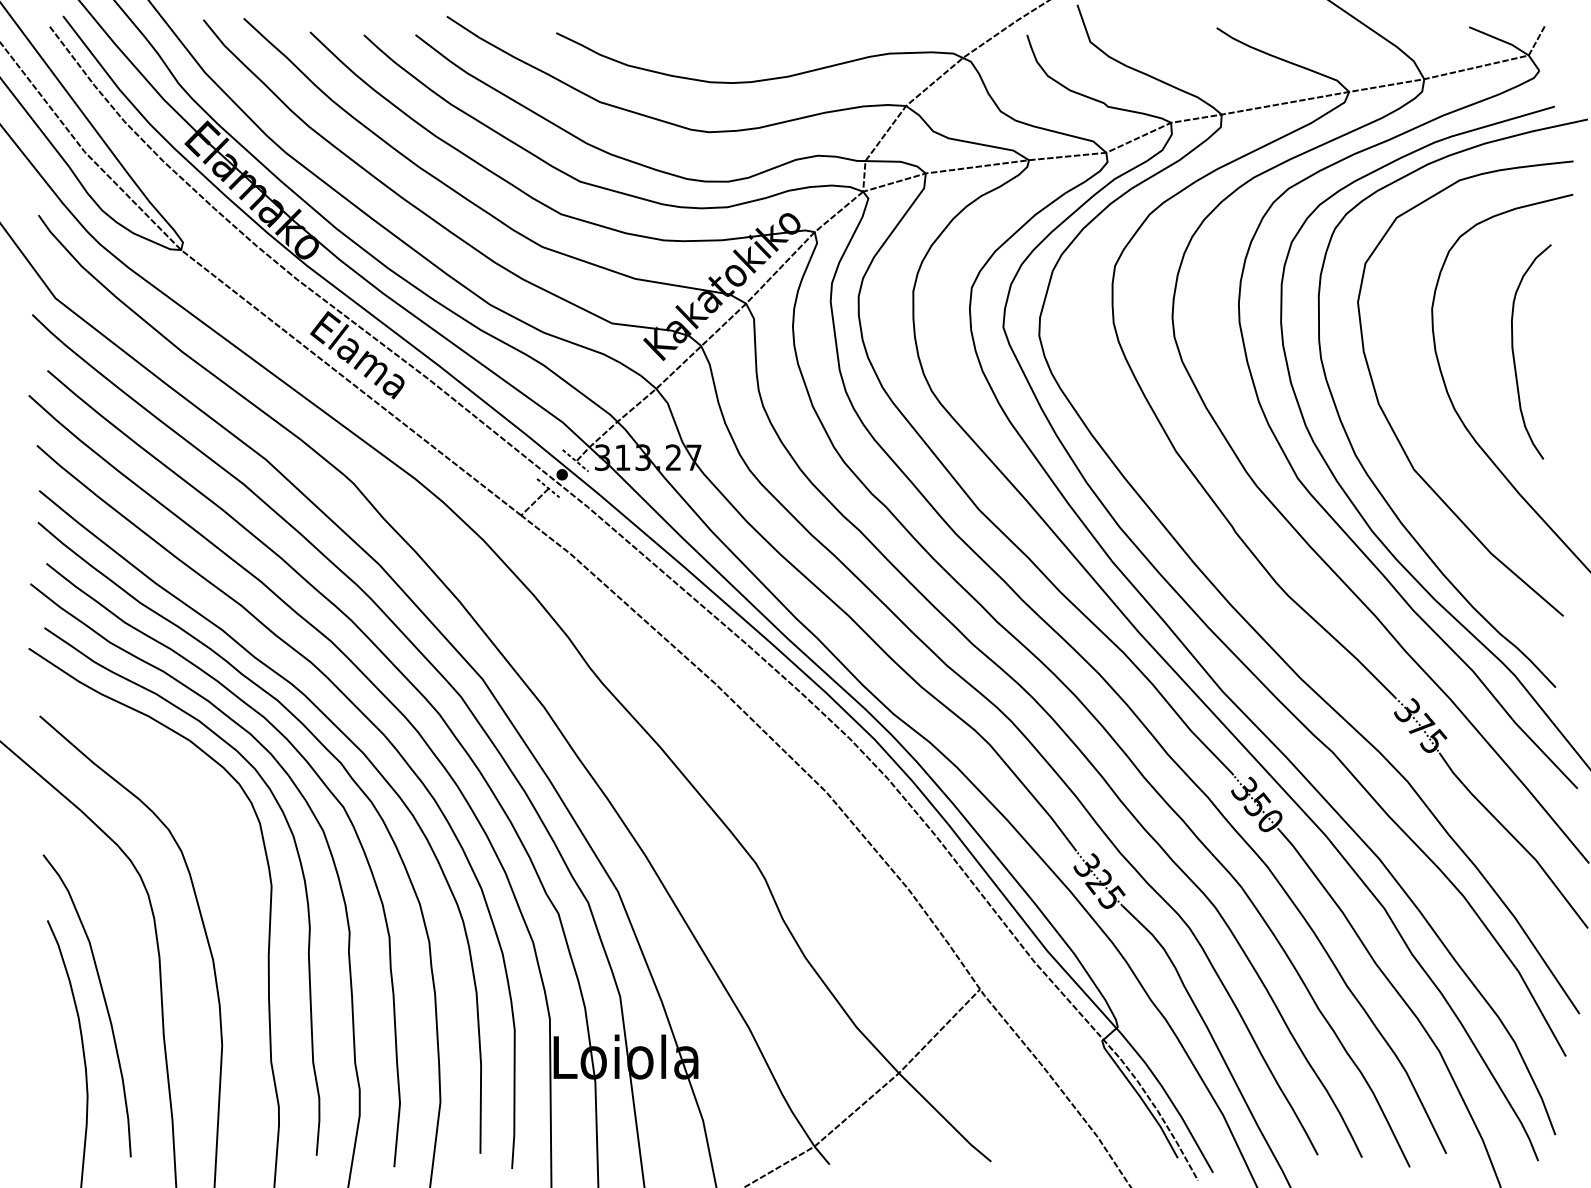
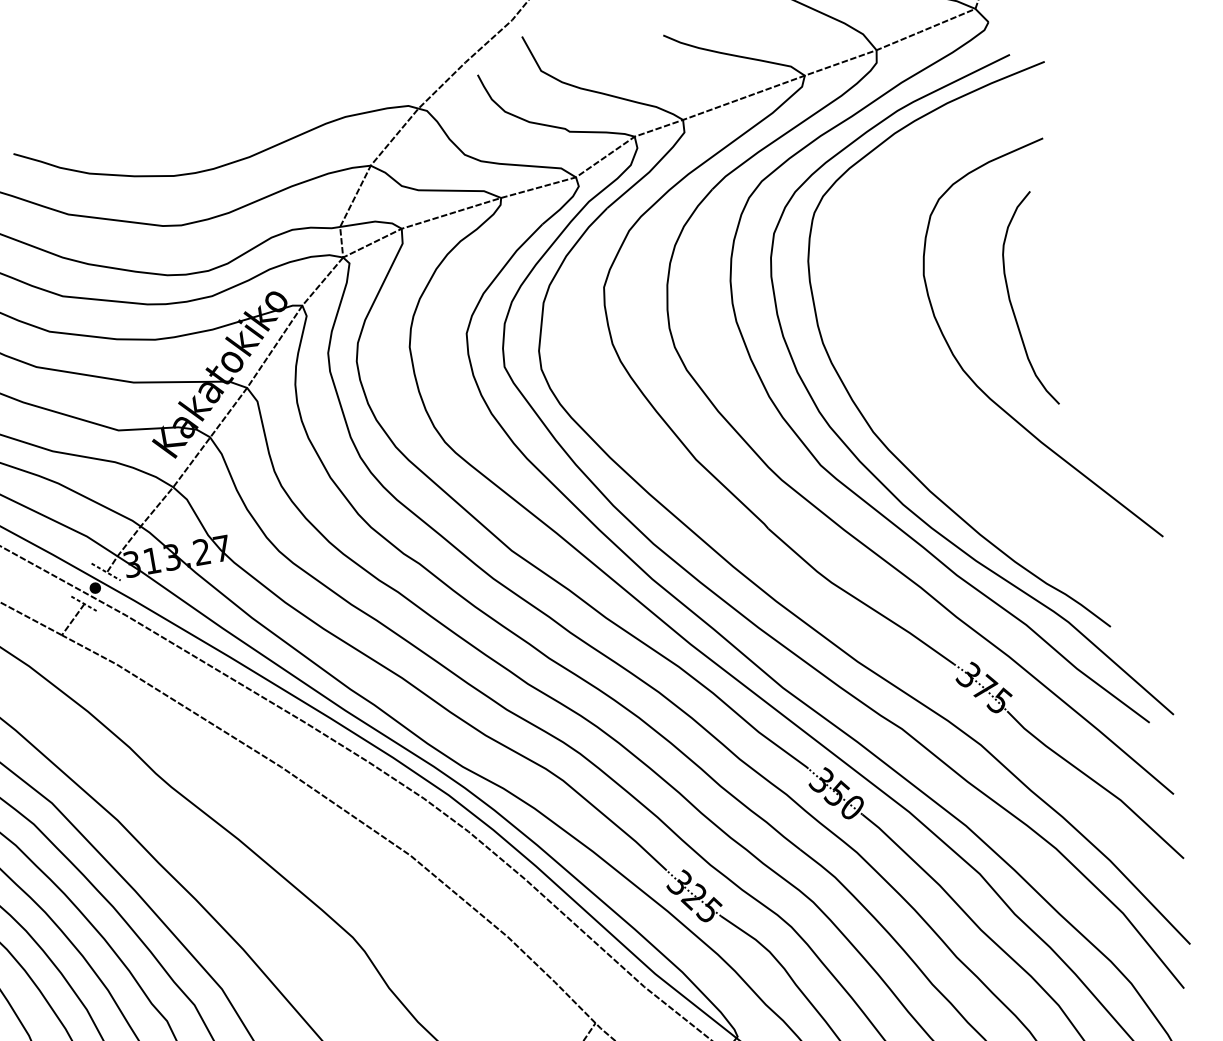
curve: (1394, 430) -> (907, 401), removed

